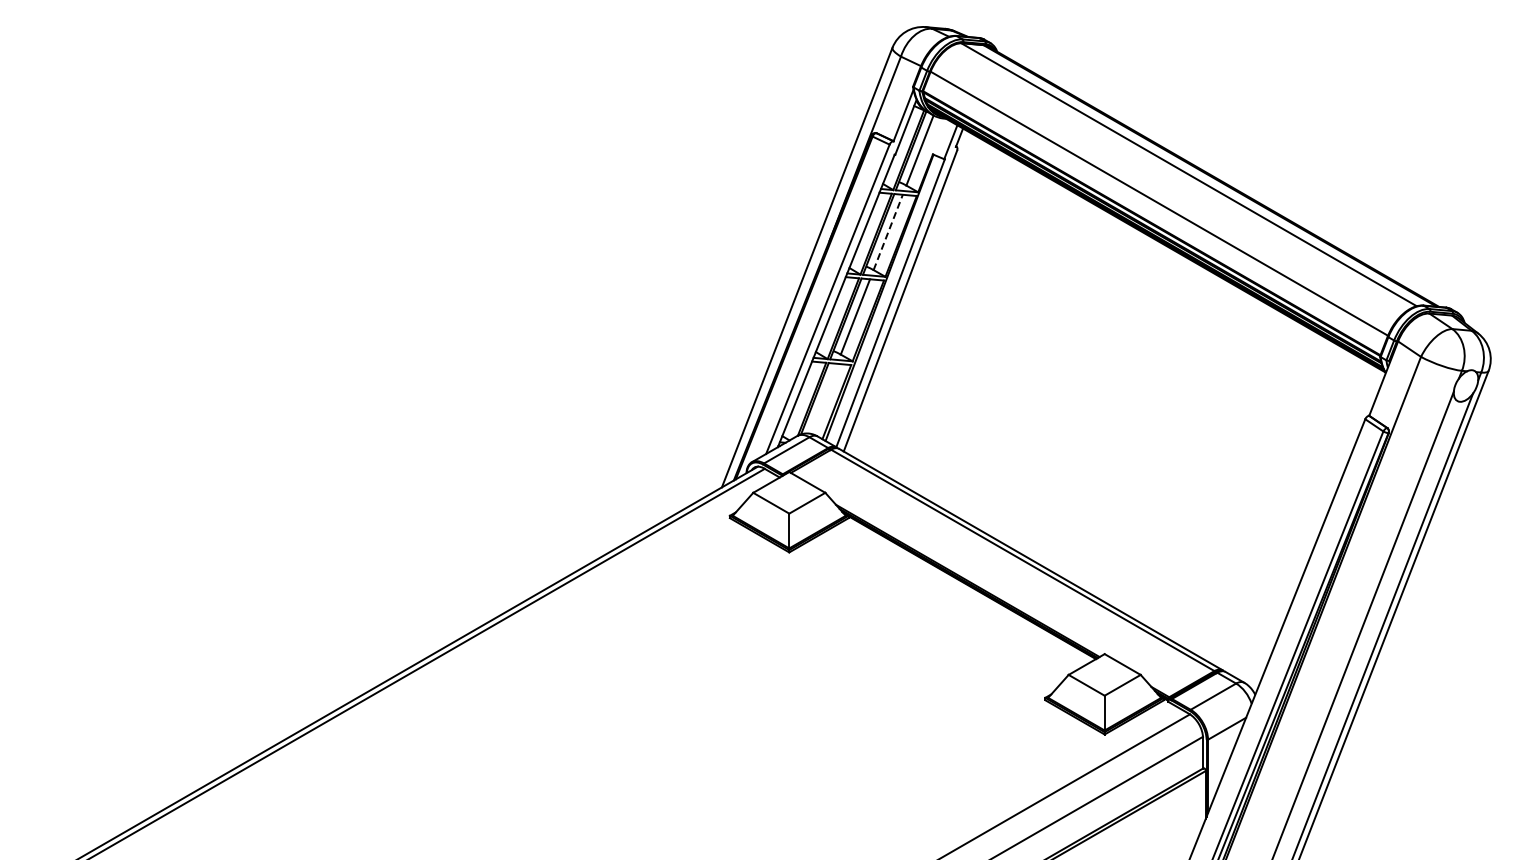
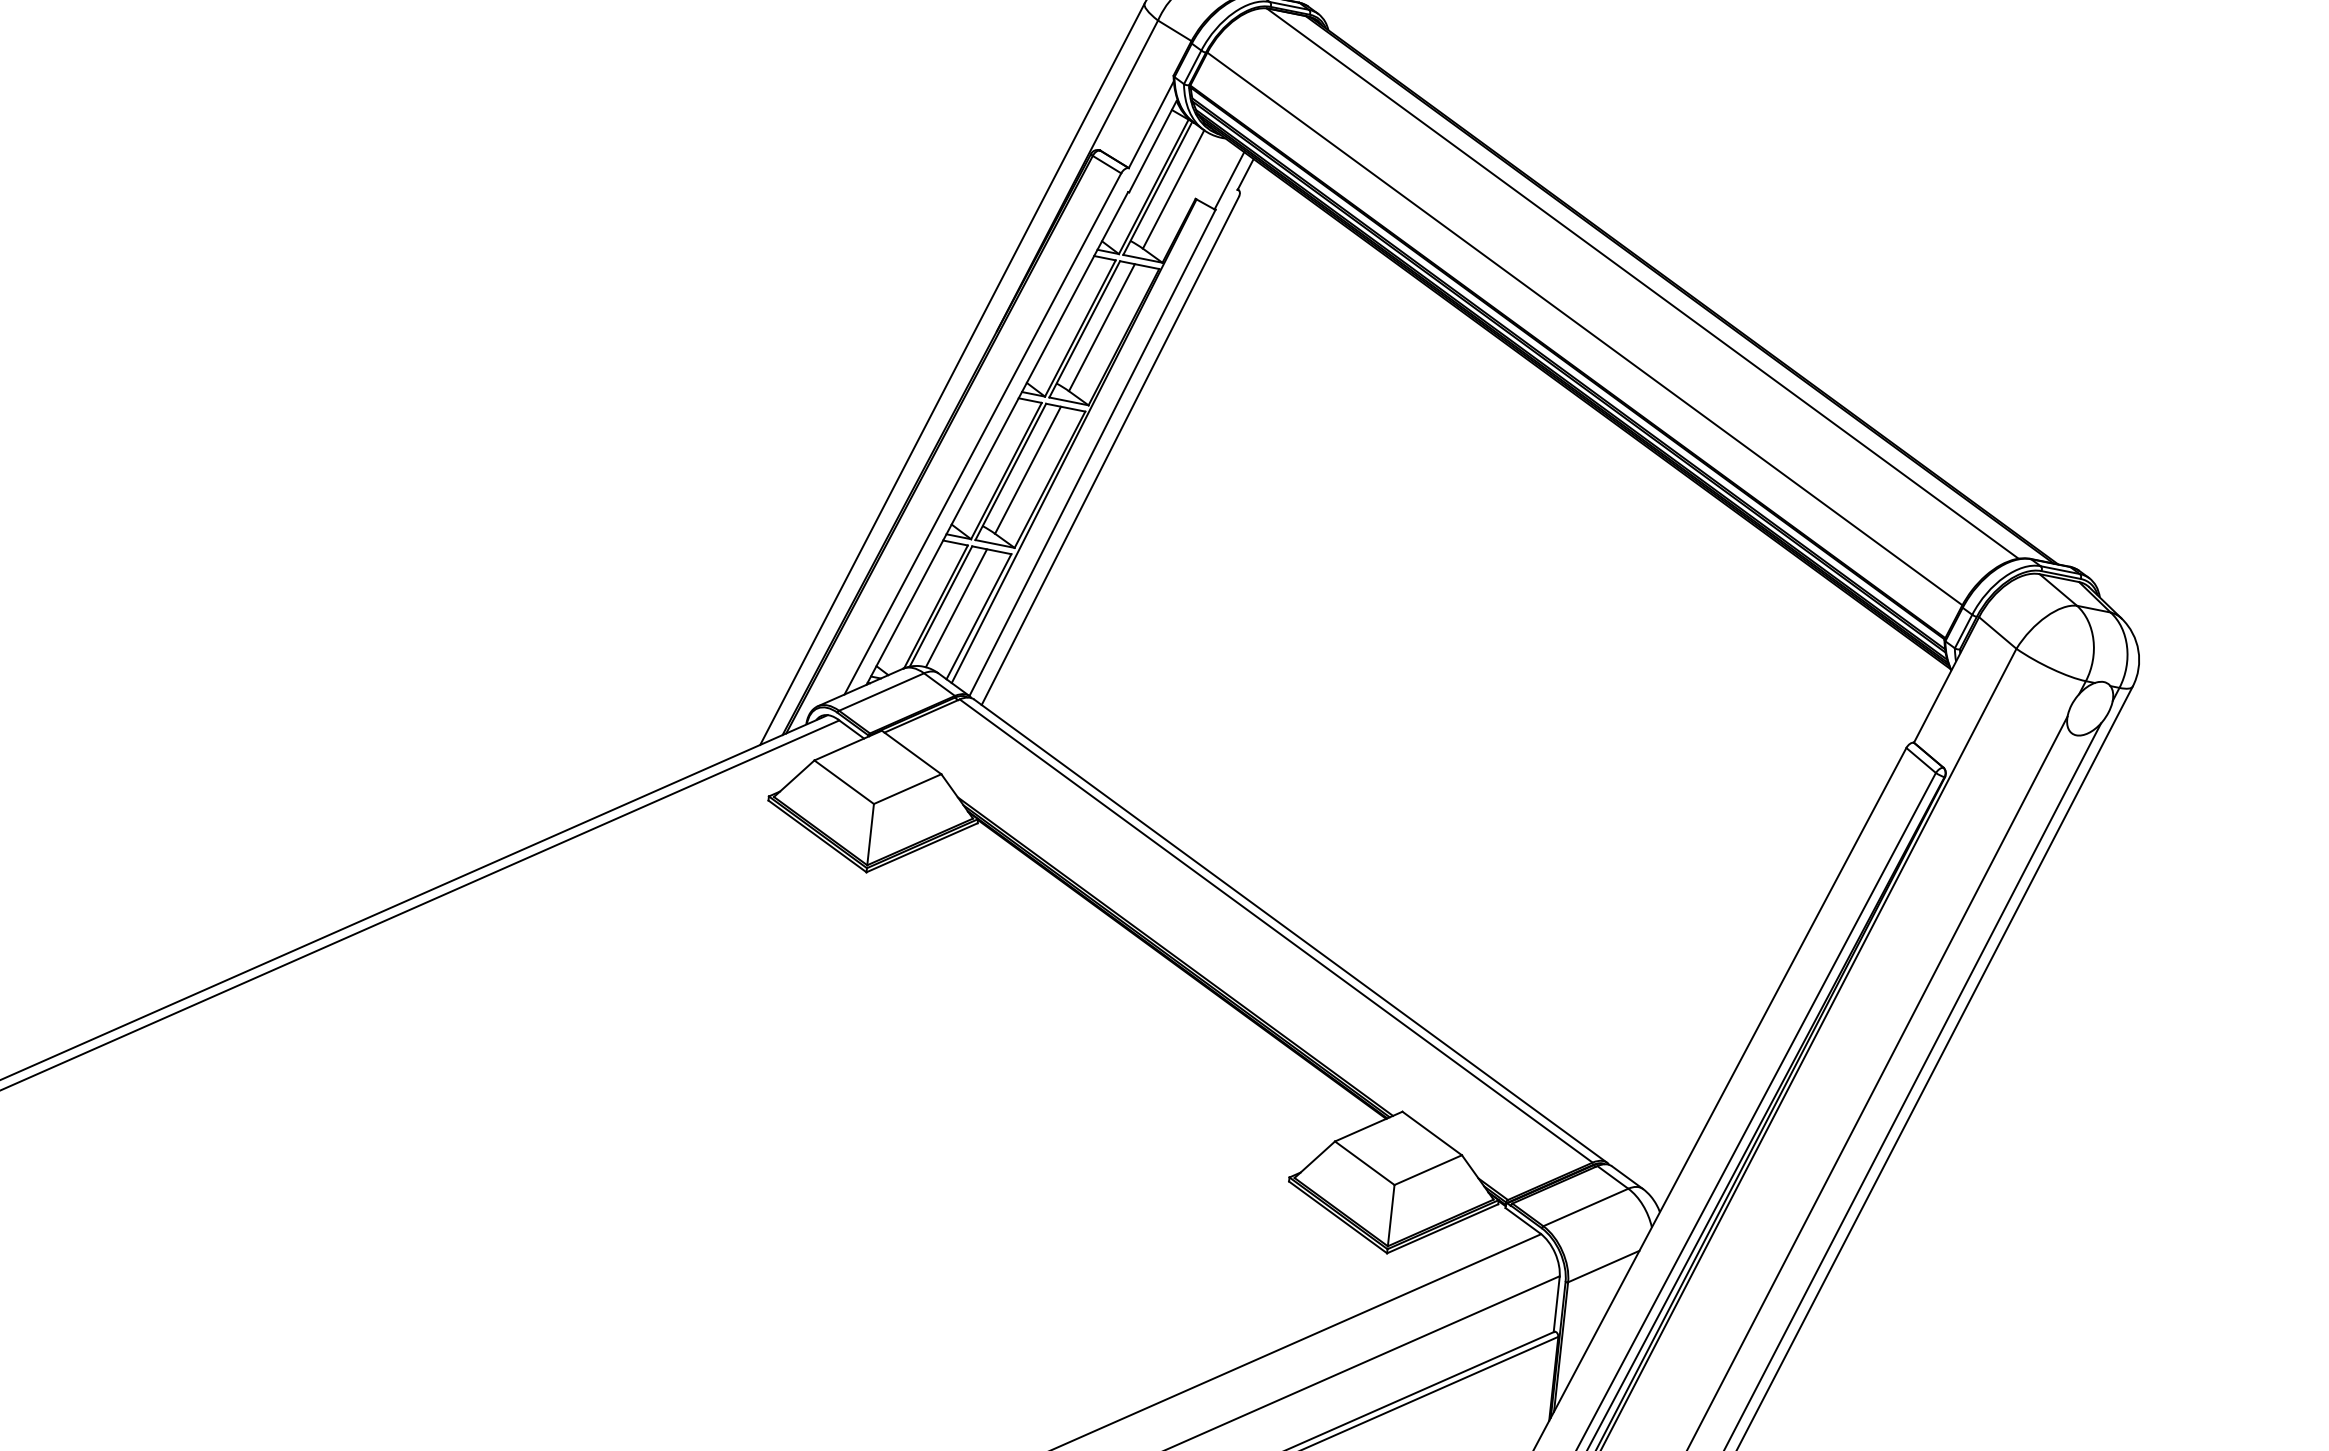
line: (888, 231) -> (1102, 326), dashed -> solid
line: (823, 398) -> (956, 607), added

